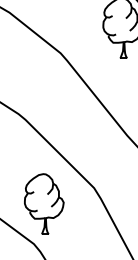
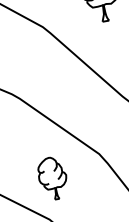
part: (44, 203) -> (53, 177), size x0.7

